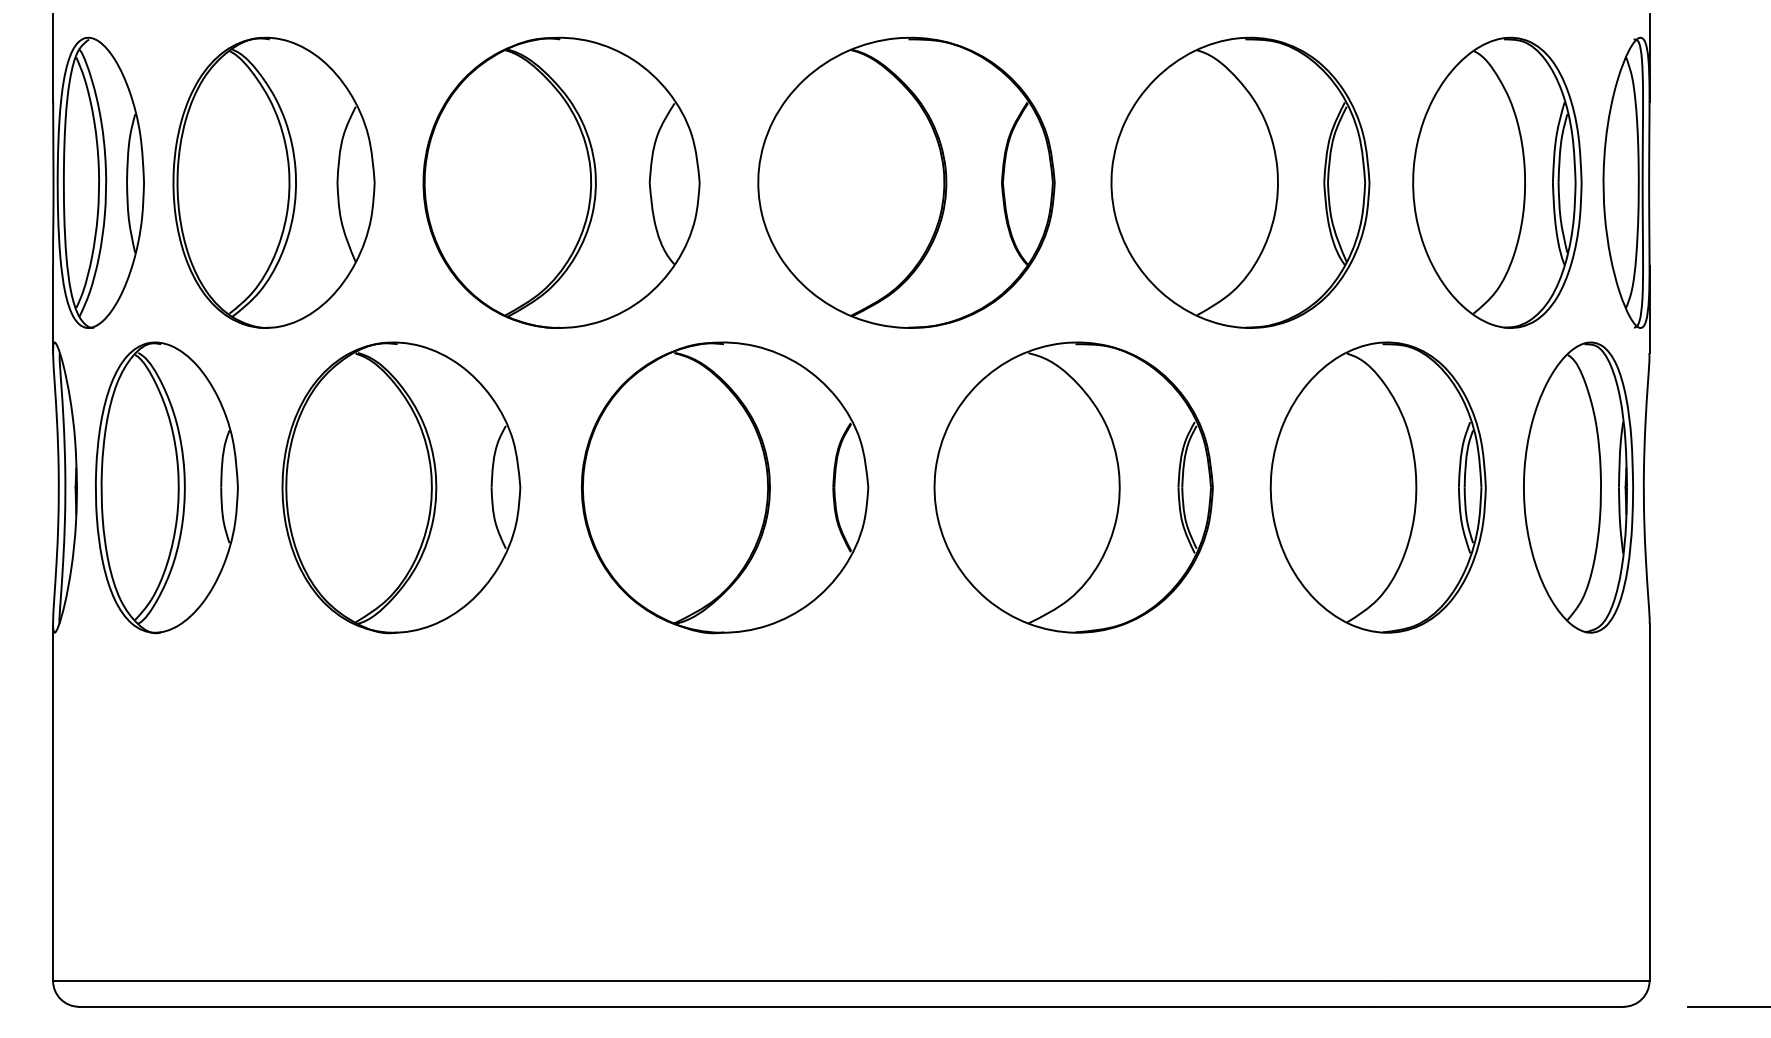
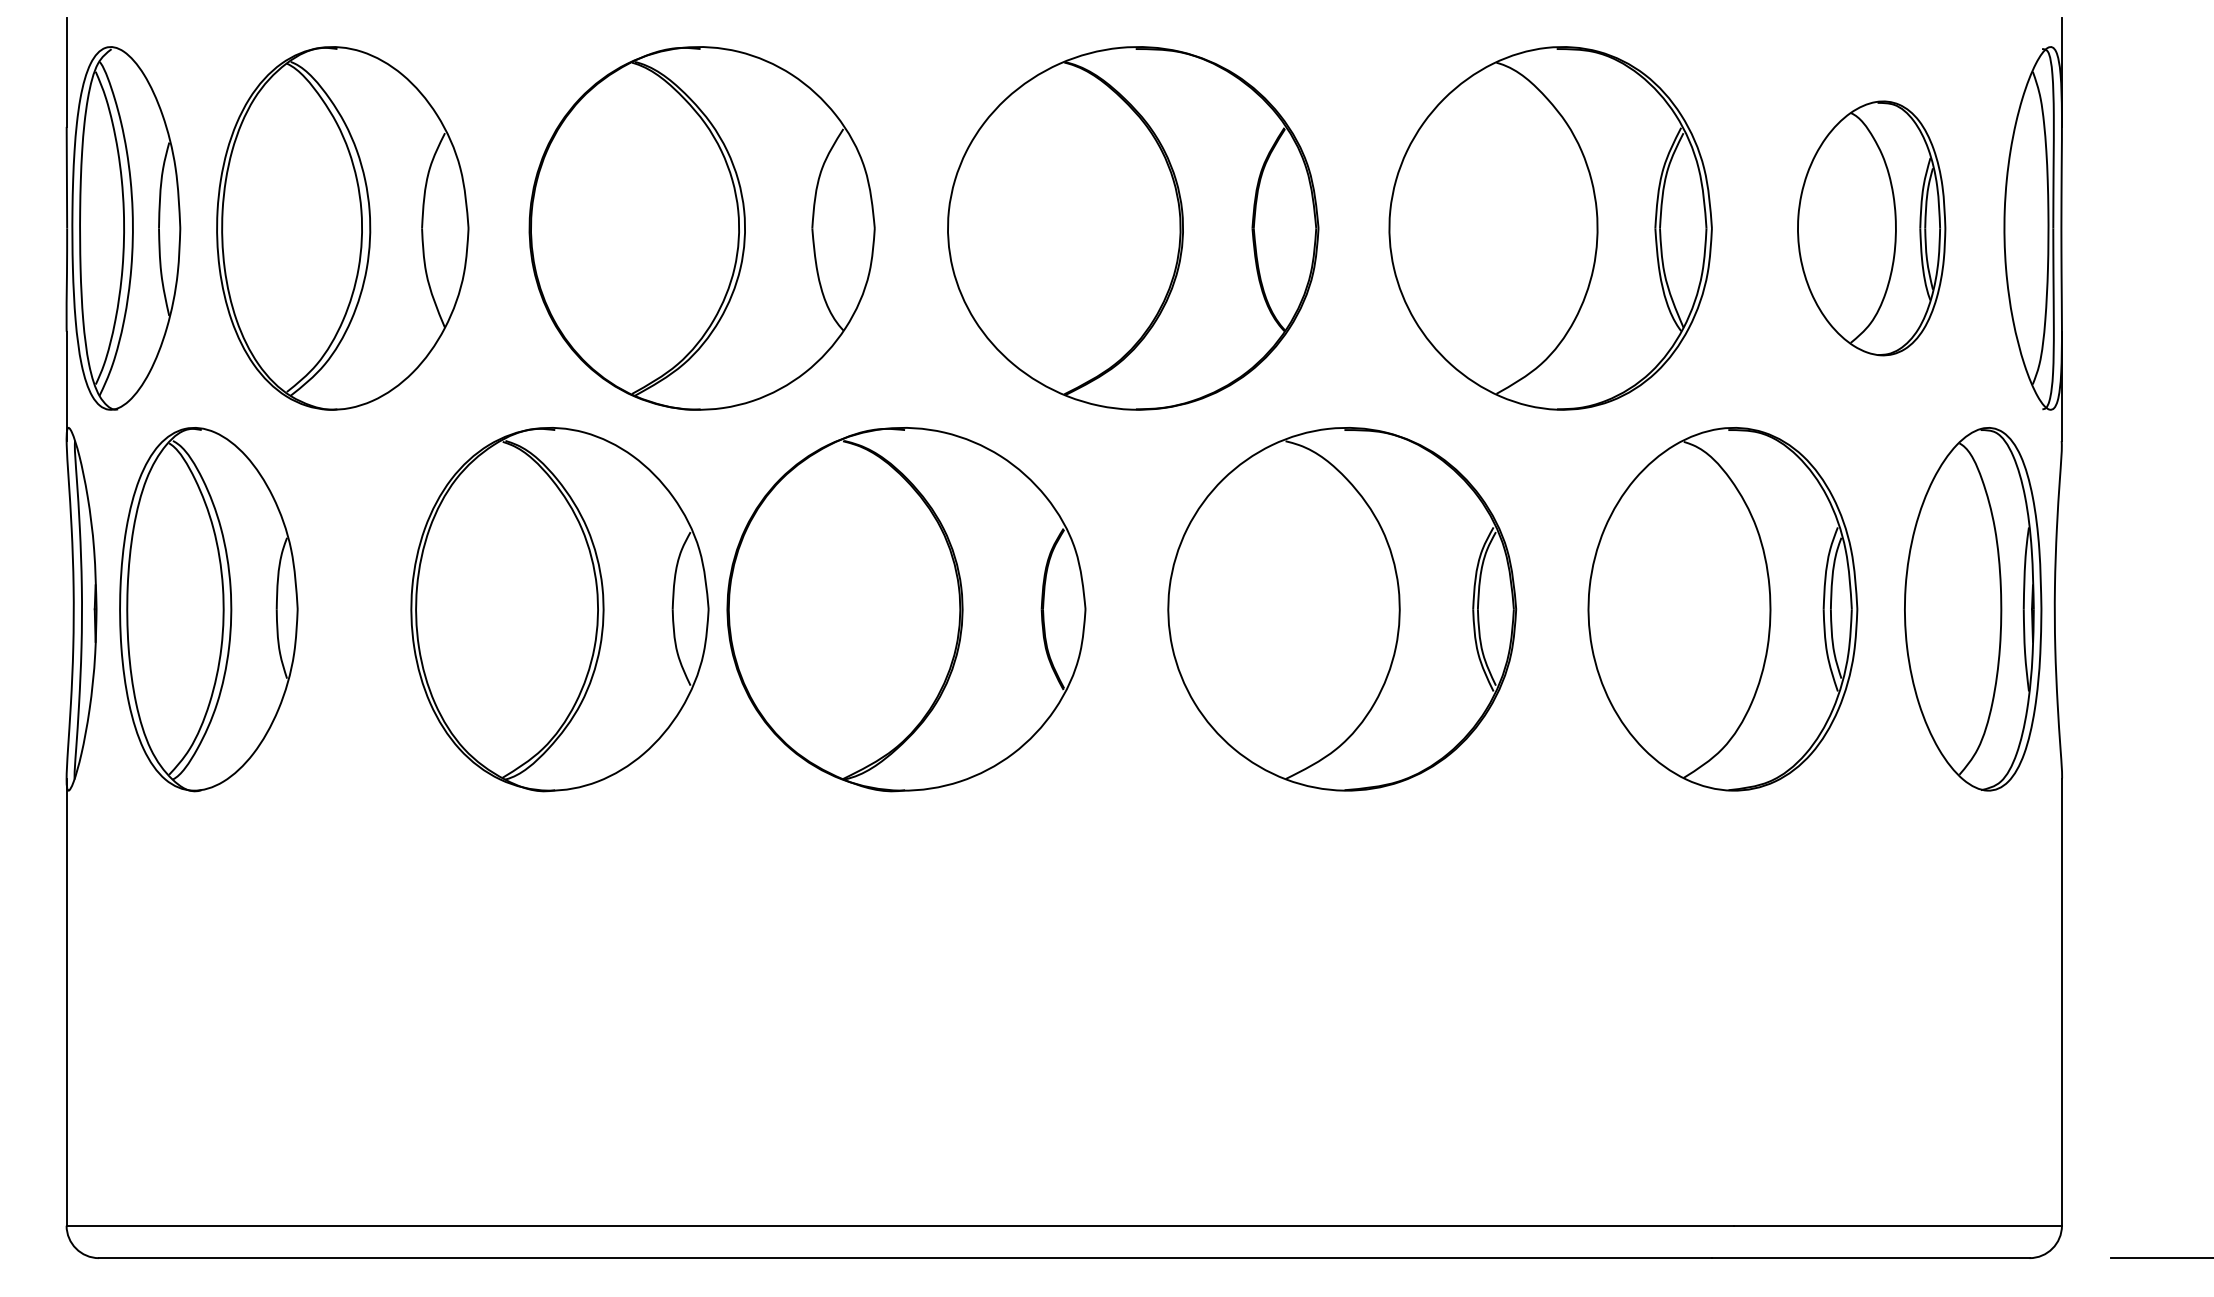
part: (1497, 182) -> (1871, 228), size x0.7
part: (401, 487) -> (559, 609), moved

